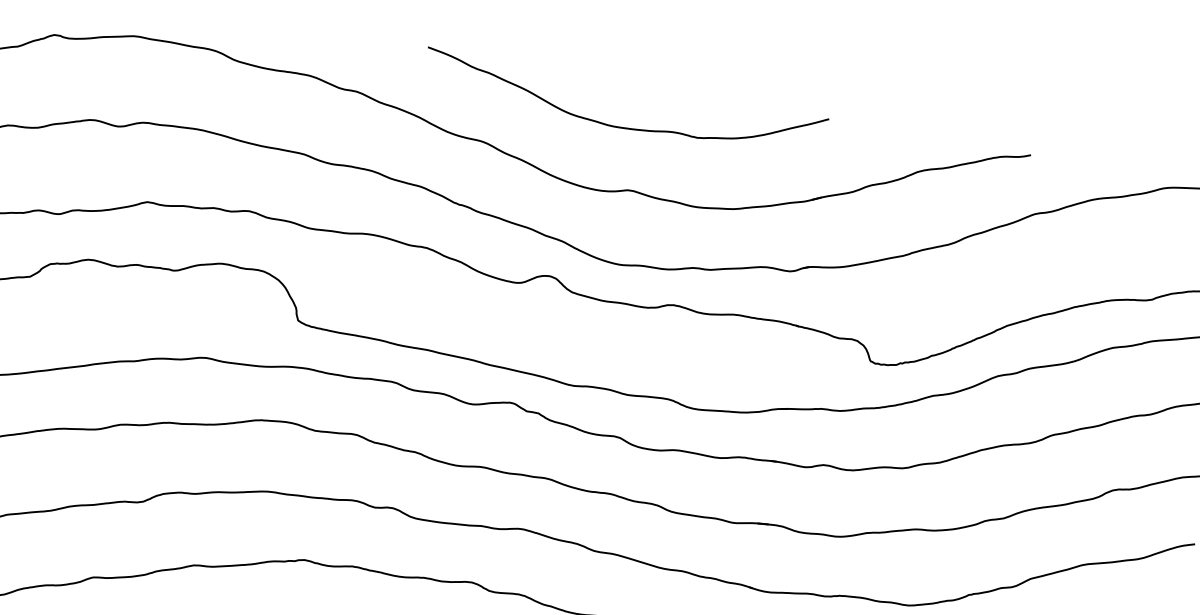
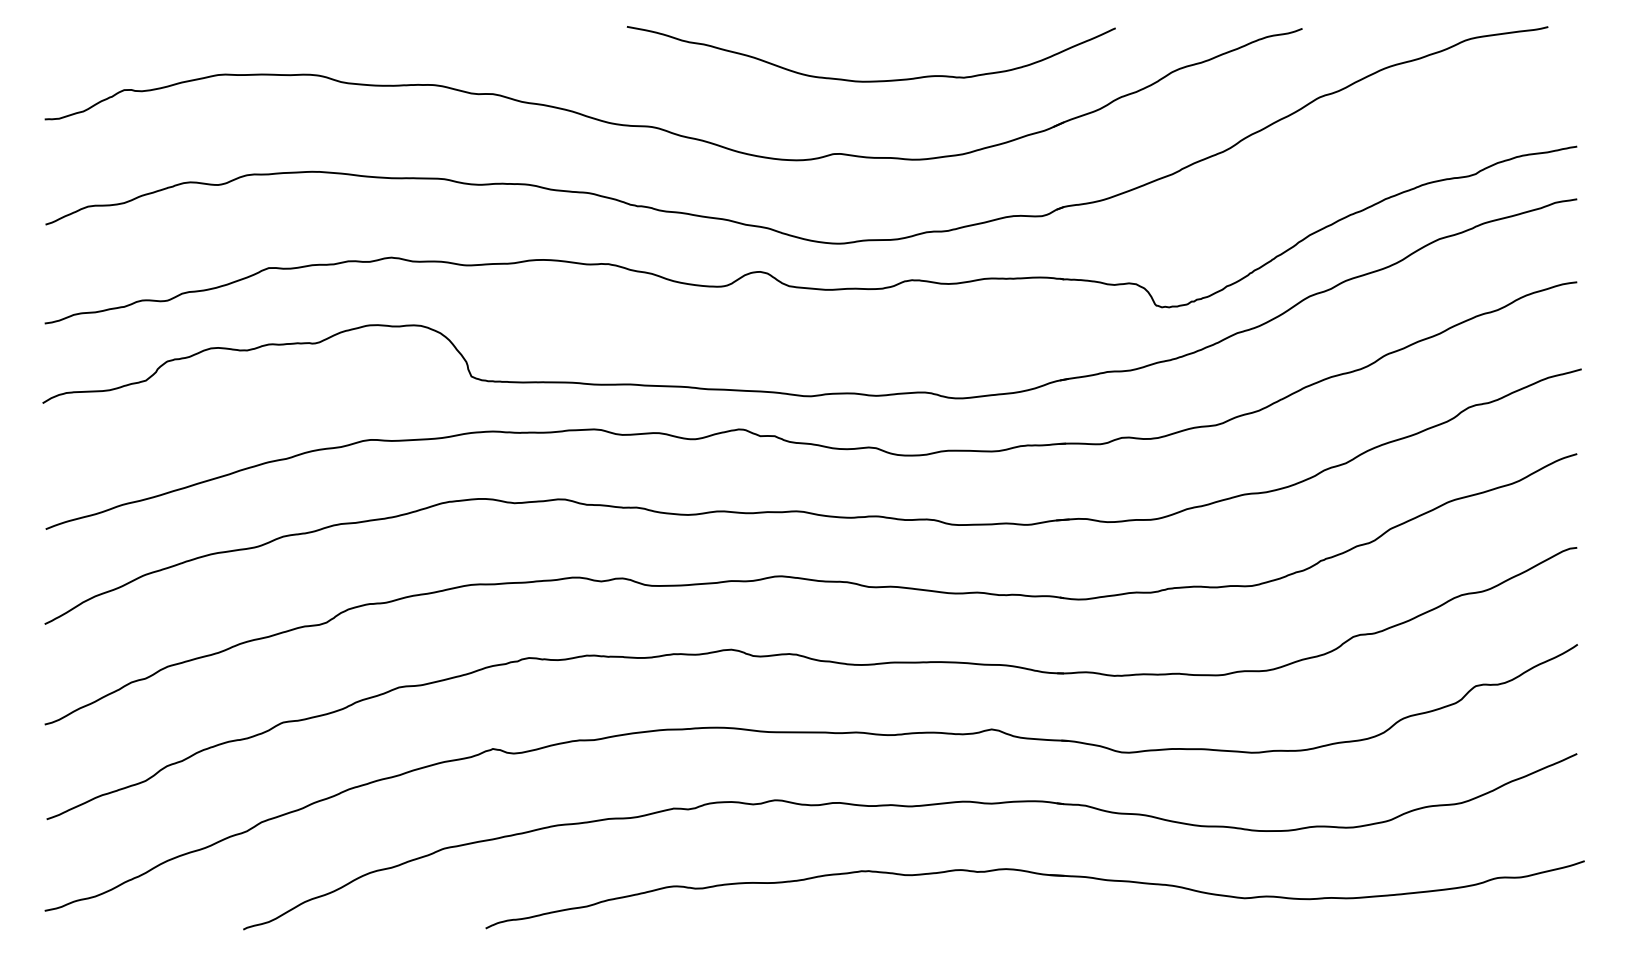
curve: (620, 126) -> (870, 80), moved

